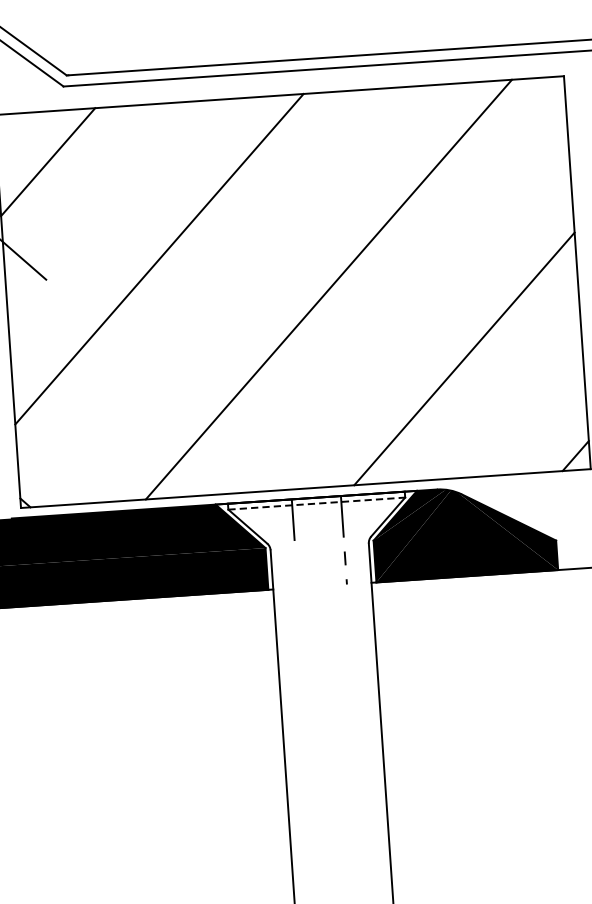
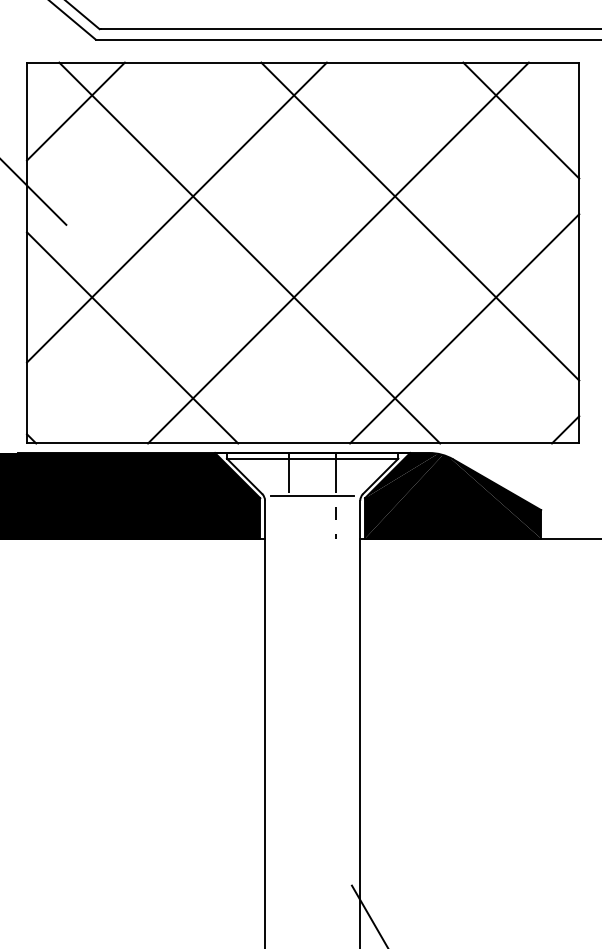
line: (508, 139) -> (521, 120), added
line: (411, 251) -> (420, 221), added
line: (237, 295) -> (249, 252), added
line: (122, 391) -> (132, 337), added
line: (316, 503) -> (312, 458), dashed -> solid
line: (319, 541) -> (312, 495), added

